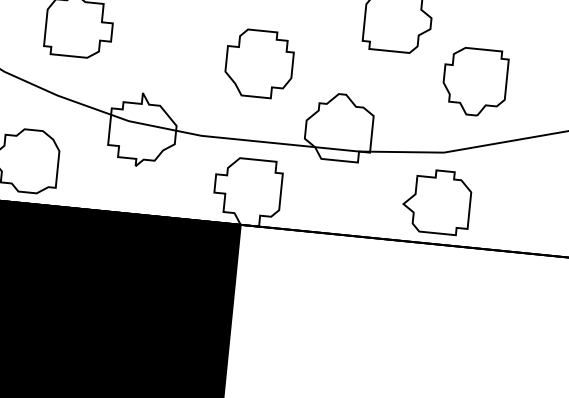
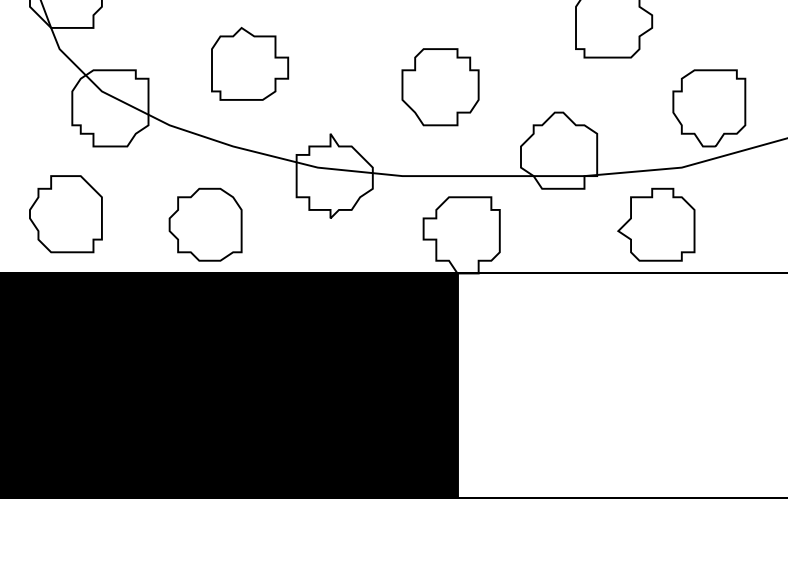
part: (259, 64) -> (440, 87), moved
part: (475, 82) -> (709, 108), moved
part: (437, 201) -> (656, 224), moved

